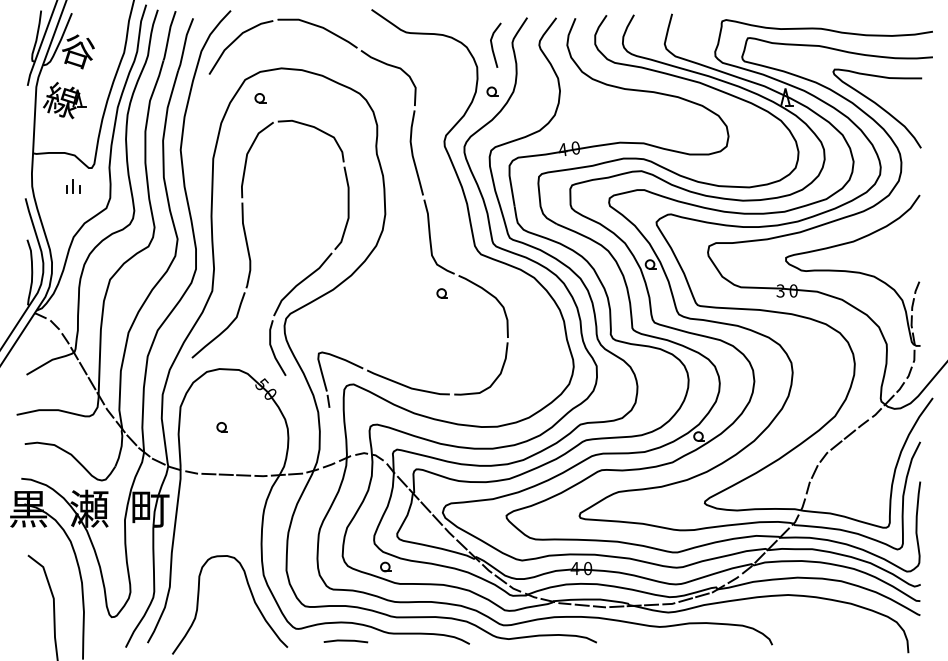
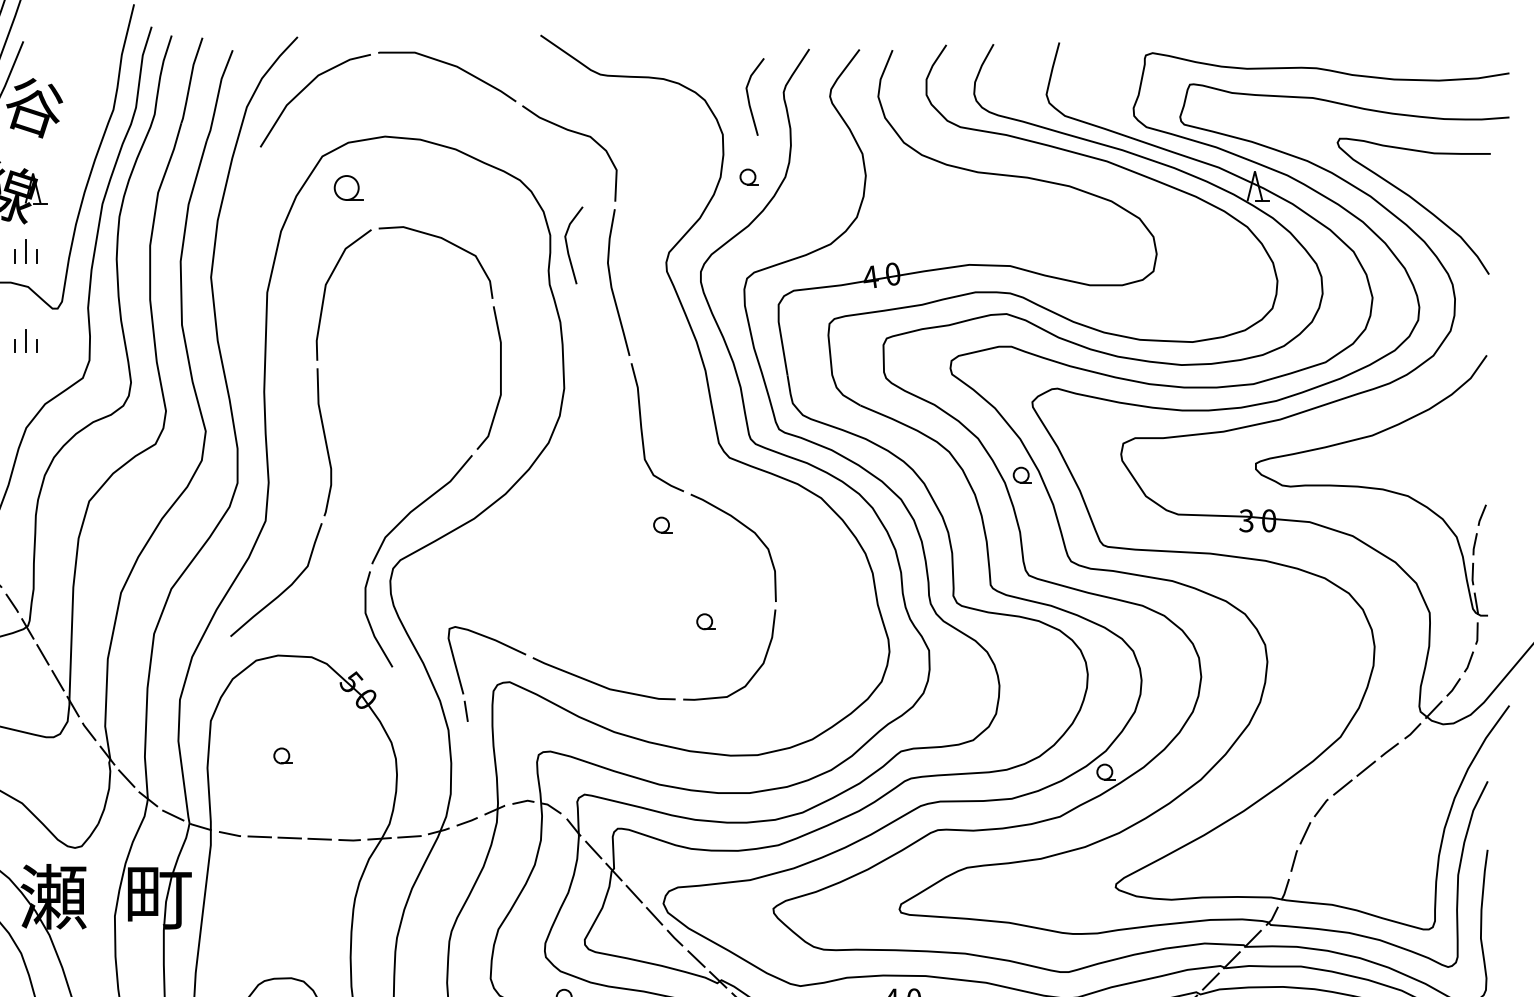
part: (260, 98) -> (348, 188), size x1.6
line: (387, 130) -> (568, 243), added
part: (73, 134) -> (26, 250), added
part: (466, 349) -> (704, 621), added

